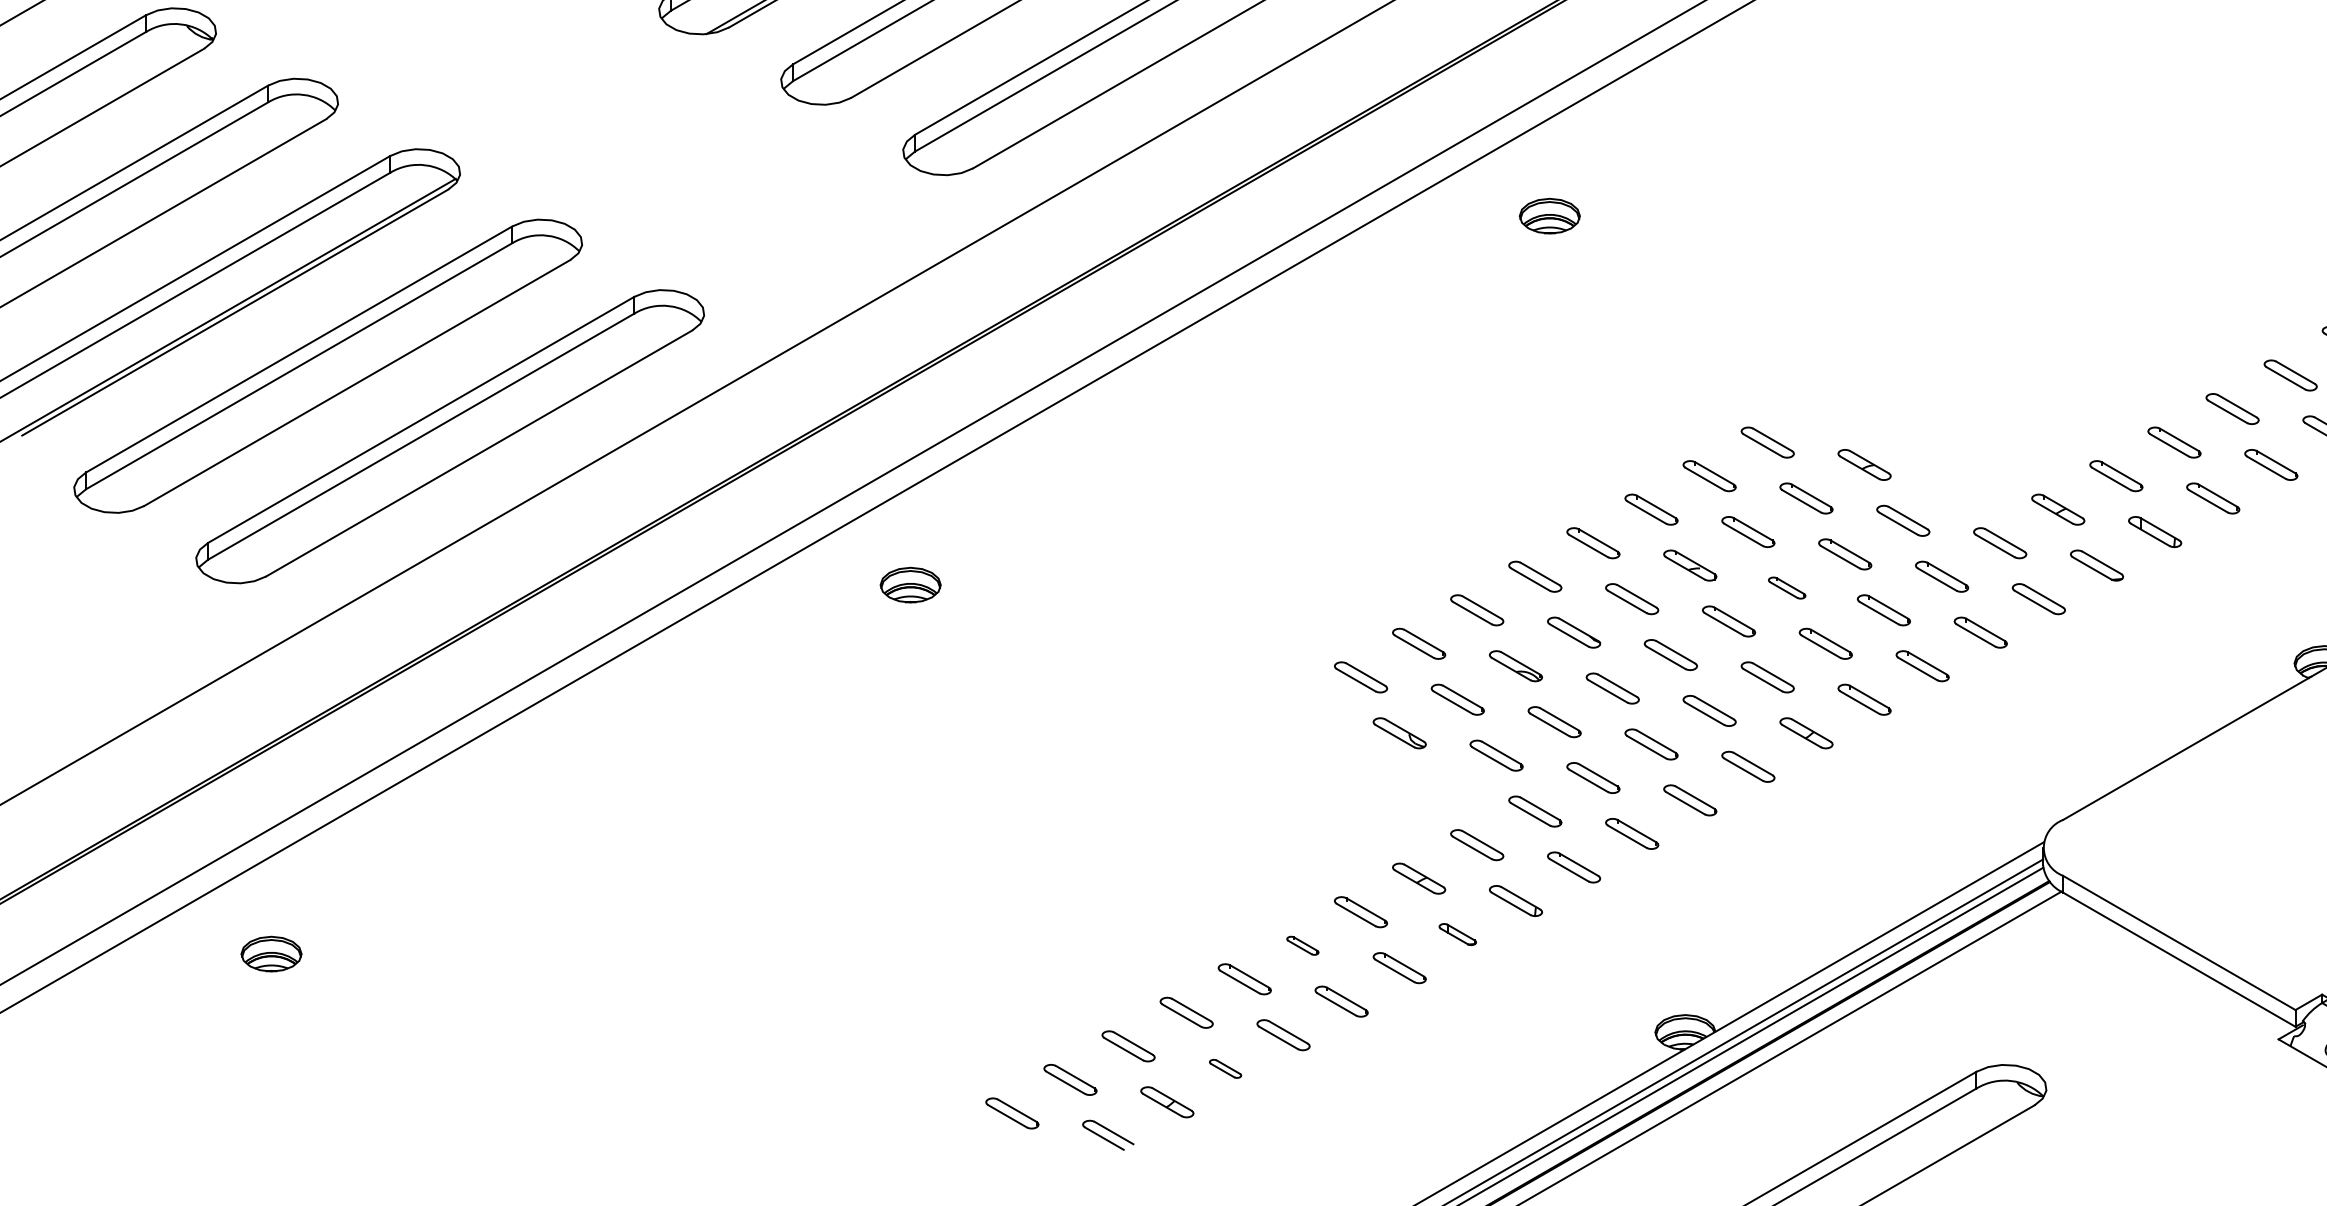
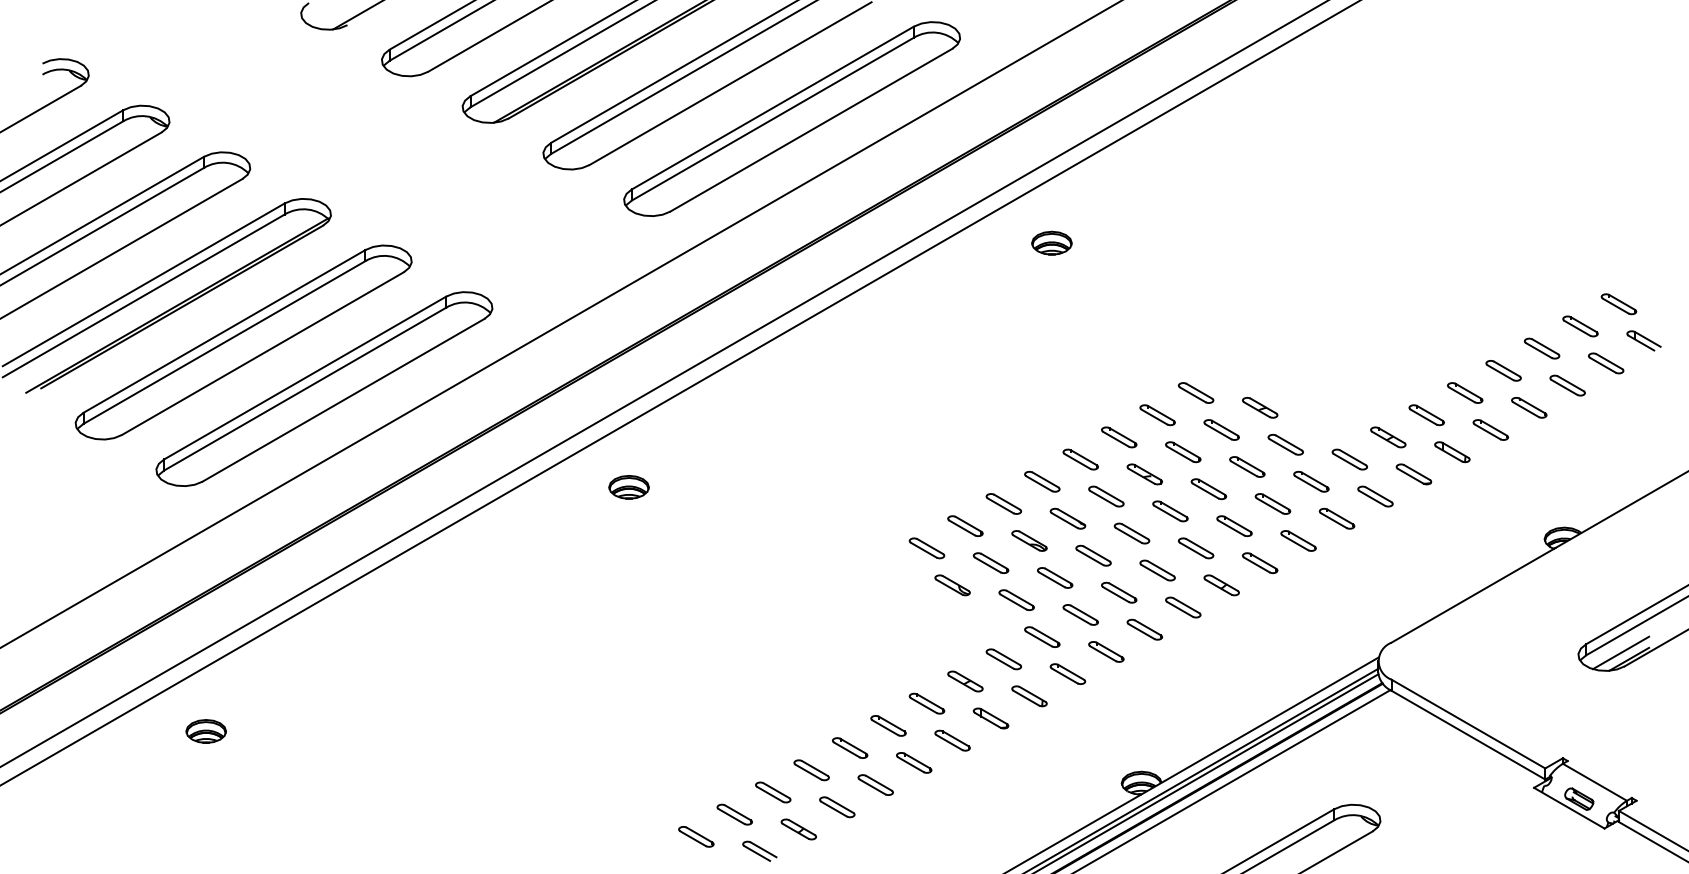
part: (1786, 588) -> (1208, 489), size x1.43
part: (1456, 934) -> (990, 718), size x1.43
part: (1302, 945) -> (888, 725), size x1.67
part: (1225, 1069) -> (837, 807), size x1.67

